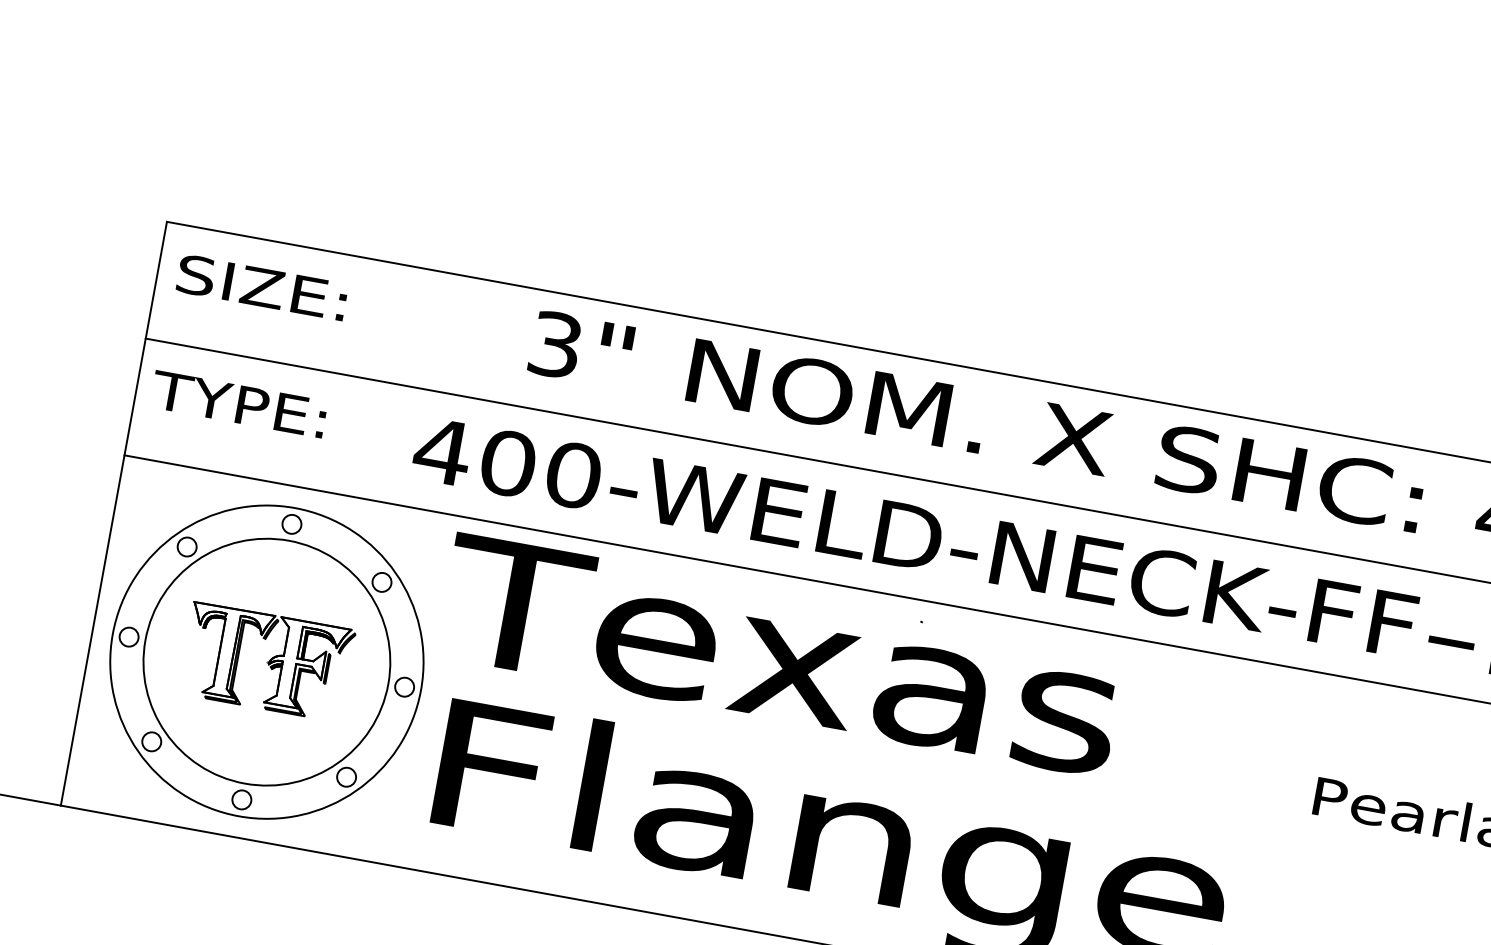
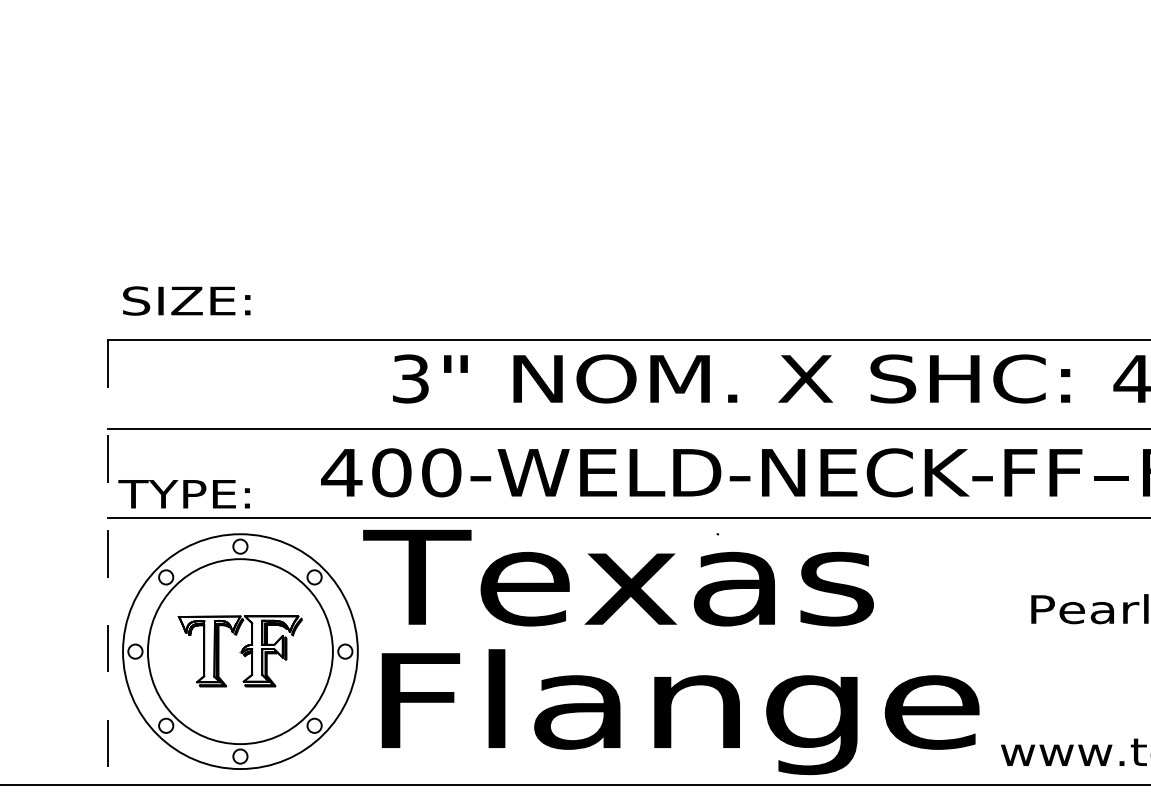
text: (261, 286) -> (186, 300), moved
text: (237, 404) -> (183, 494), moved
line: (113, 514) -> (107, 563), solid -> dashed

